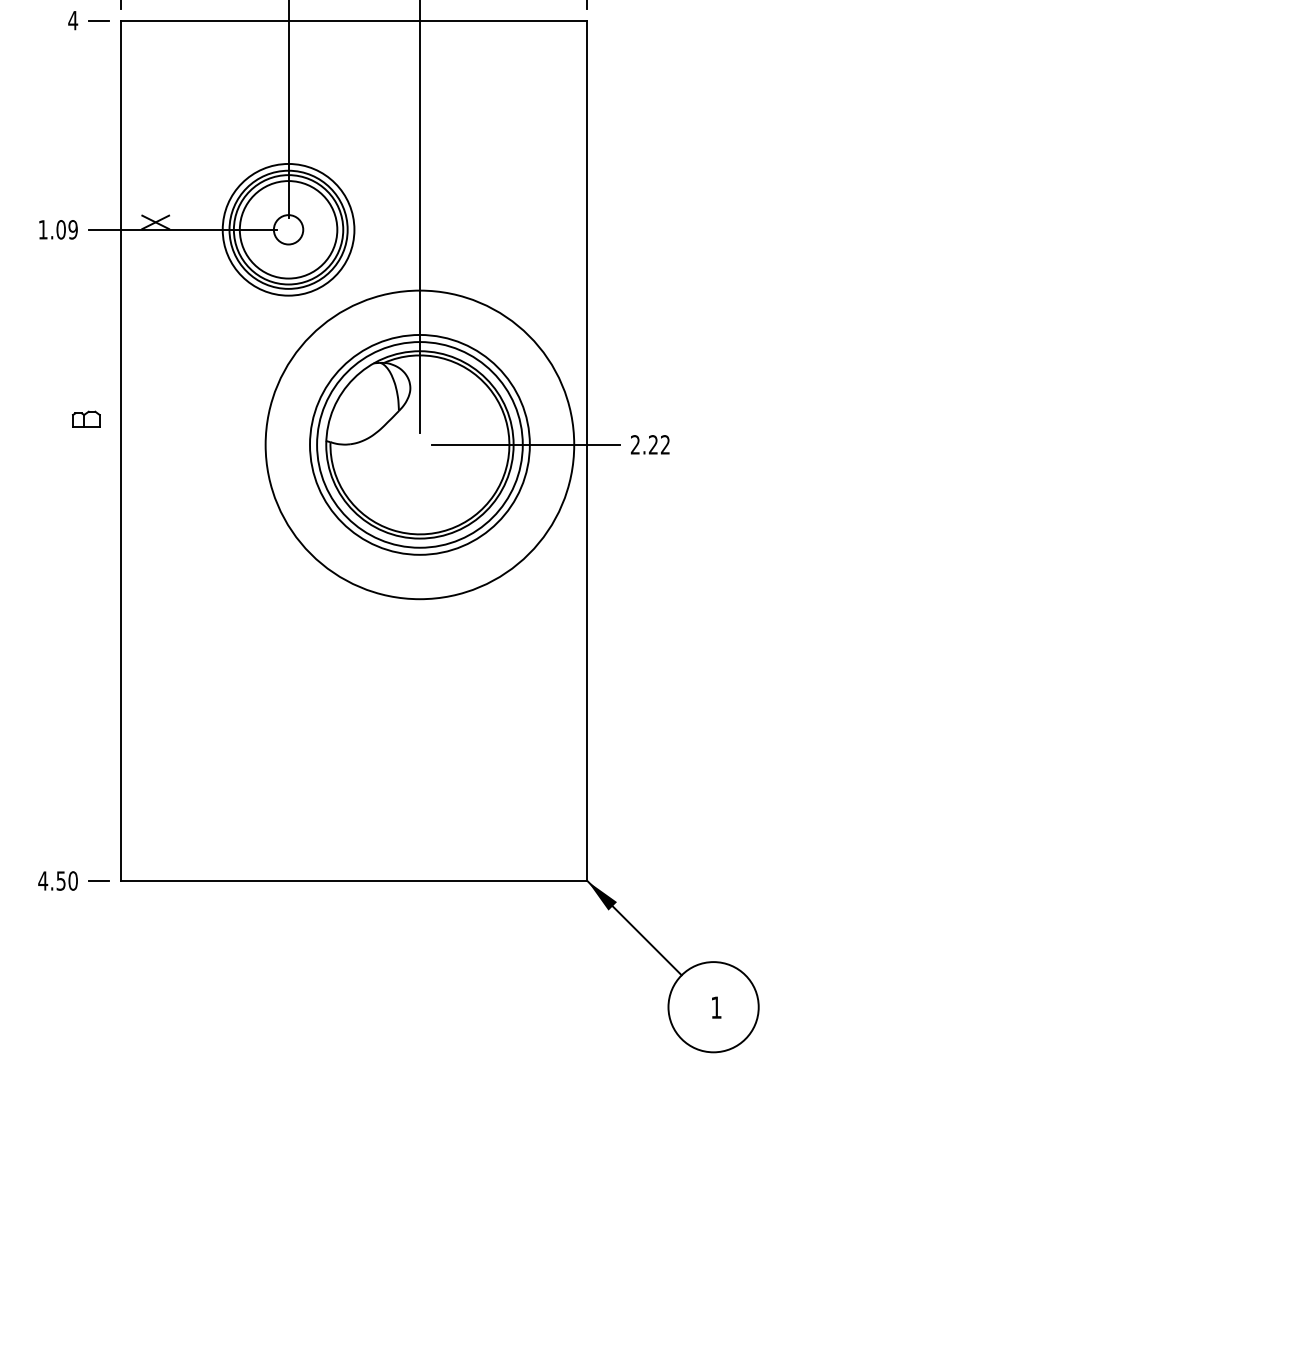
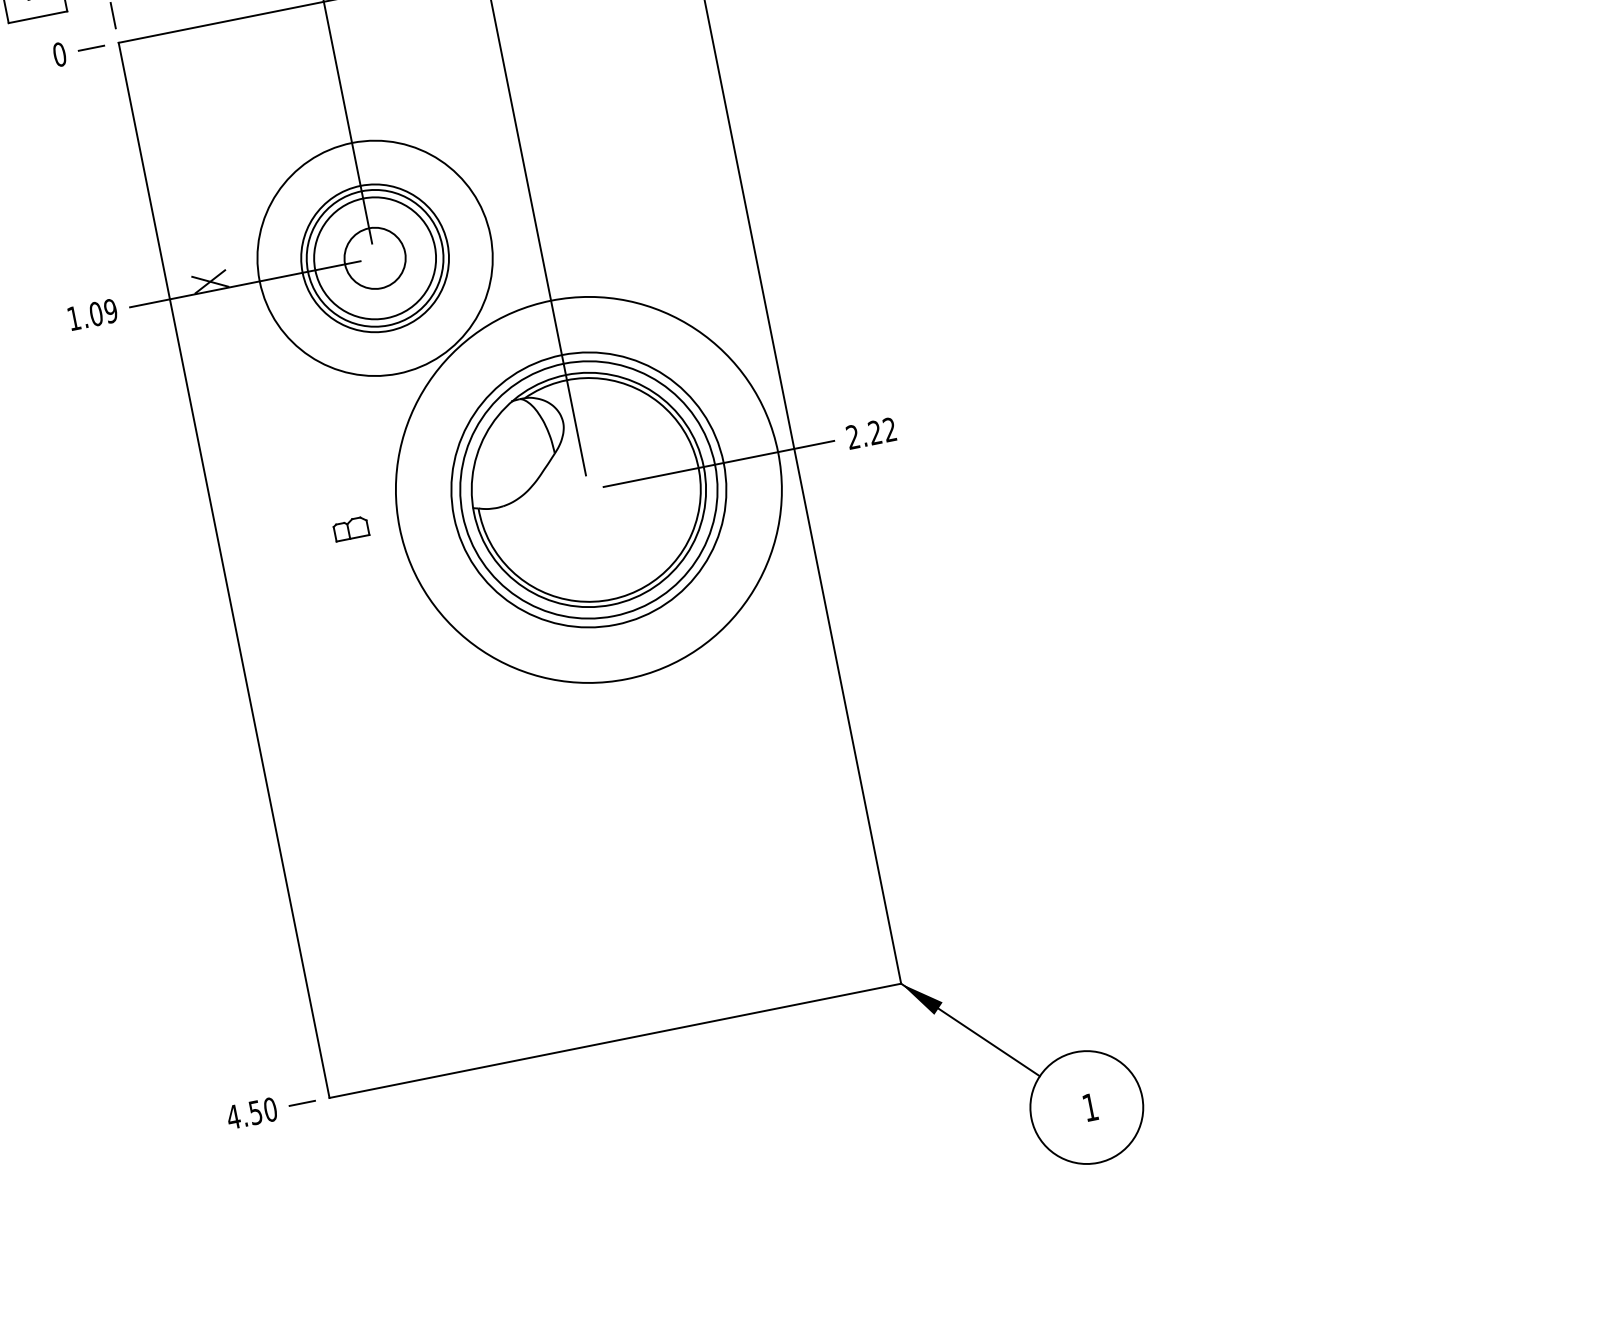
text: (73, 20) -> (60, 54), 4 -> 0
circle: (288, 229) -> (374, 257), size x1.43
circle: (288, 229) -> (374, 257), size x1.67
part: (86, 418) -> (351, 528), moved

